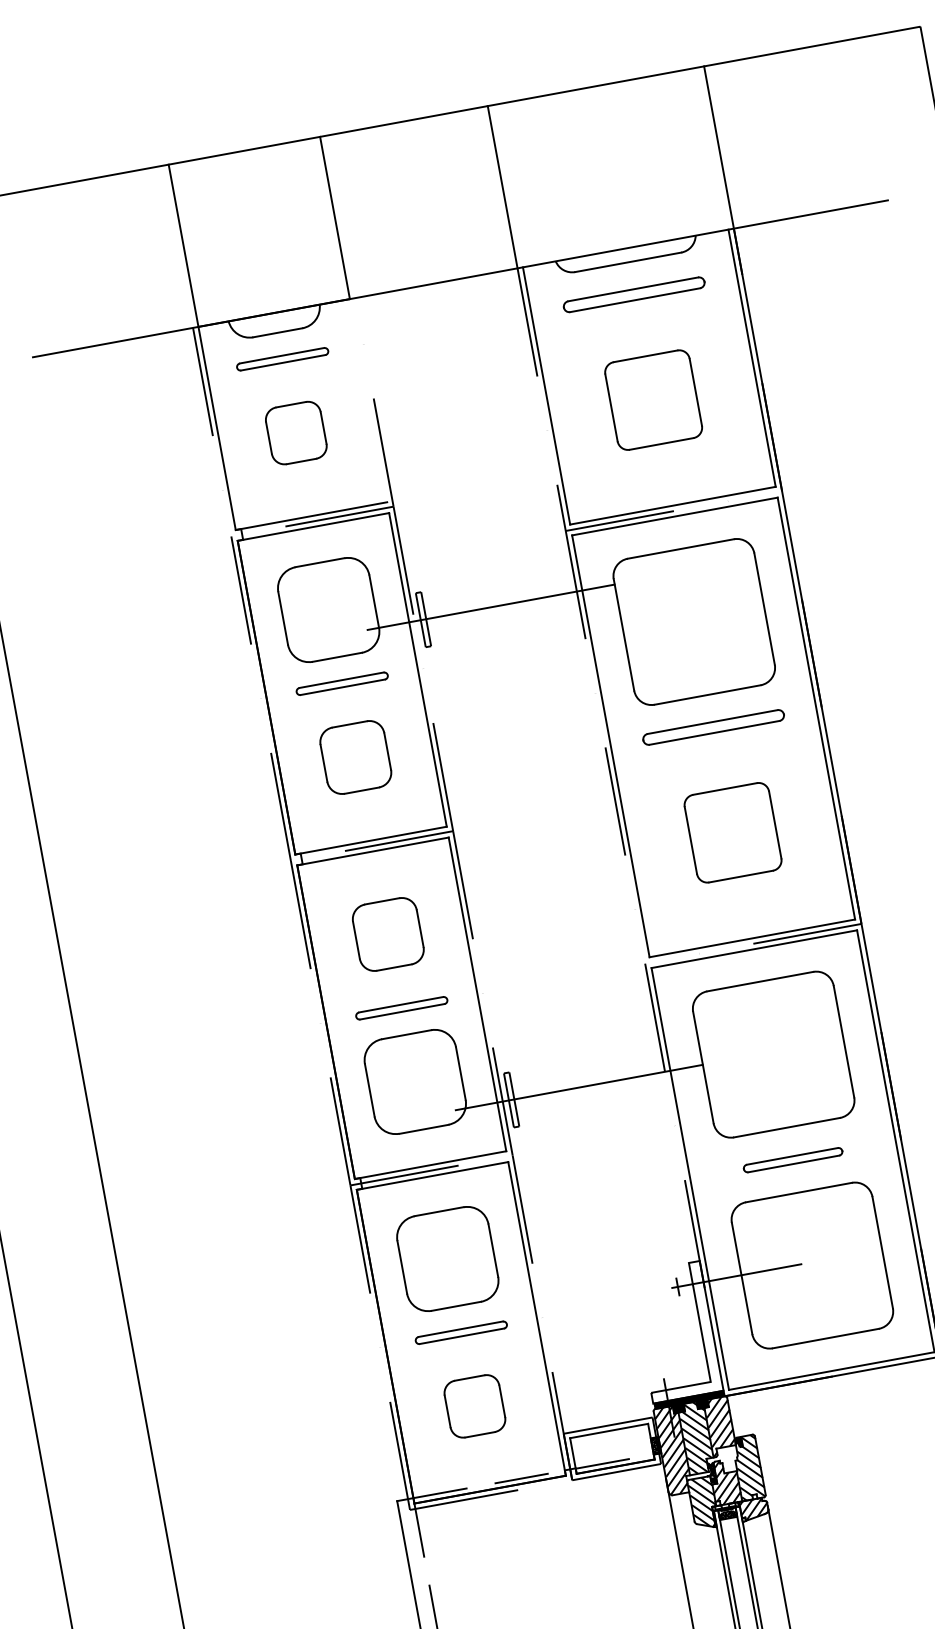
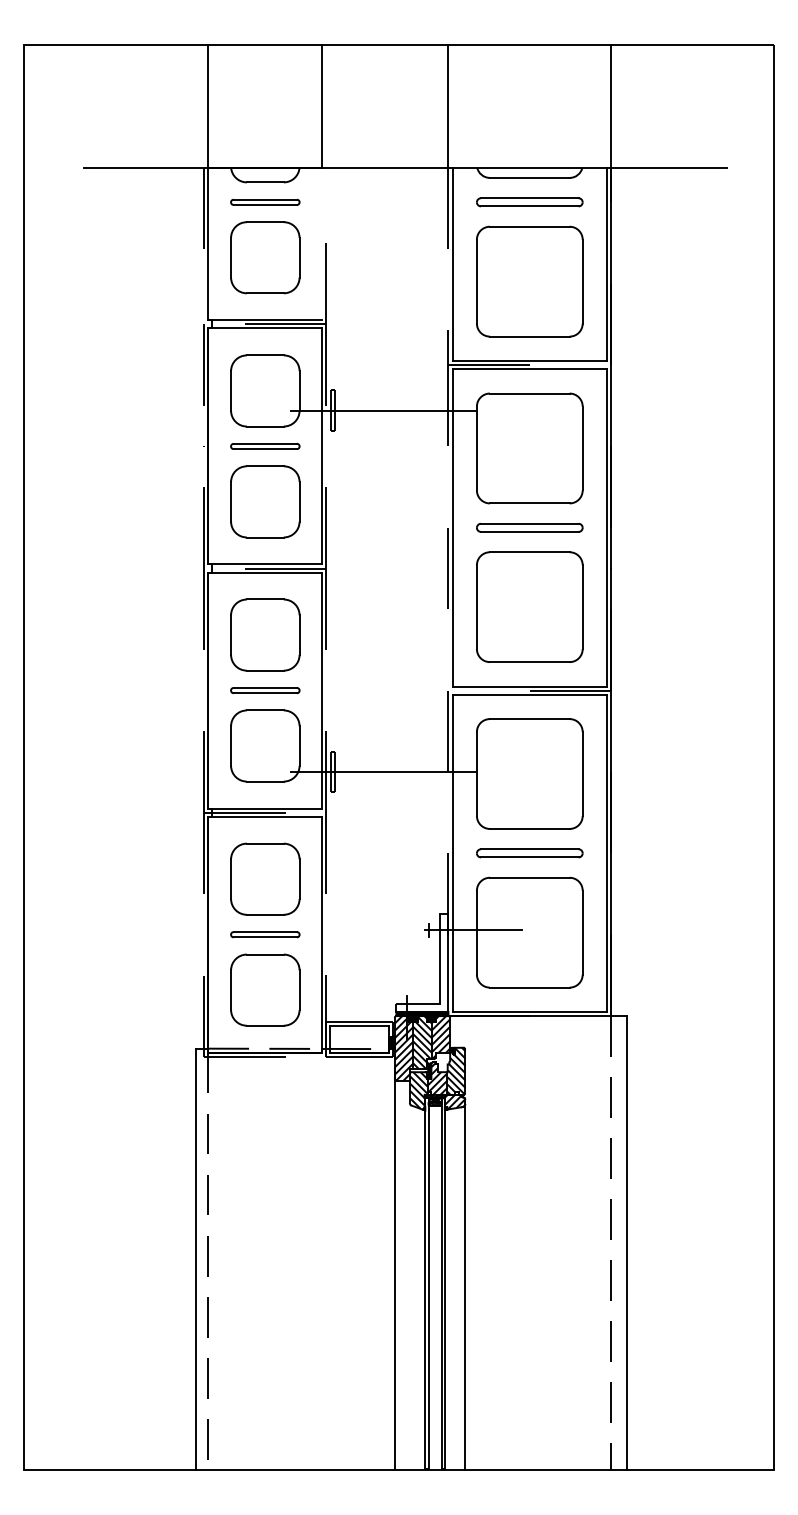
part: (653, 400) -> (529, 281), size x1.67
part: (296, 432) -> (265, 257), size x1.67
part: (355, 756) -> (265, 501), size x1.43
part: (732, 832) -> (529, 606), size x1.67
part: (388, 933) -> (265, 634), size x1.43
part: (792, 1160) -> (529, 853), size x1.43
part: (474, 1405) -> (265, 989), size x1.67

